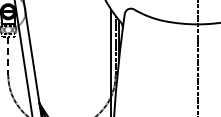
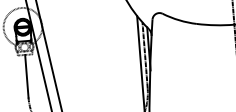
line: (8, 56) -> (27, 76), dashed -> solid

